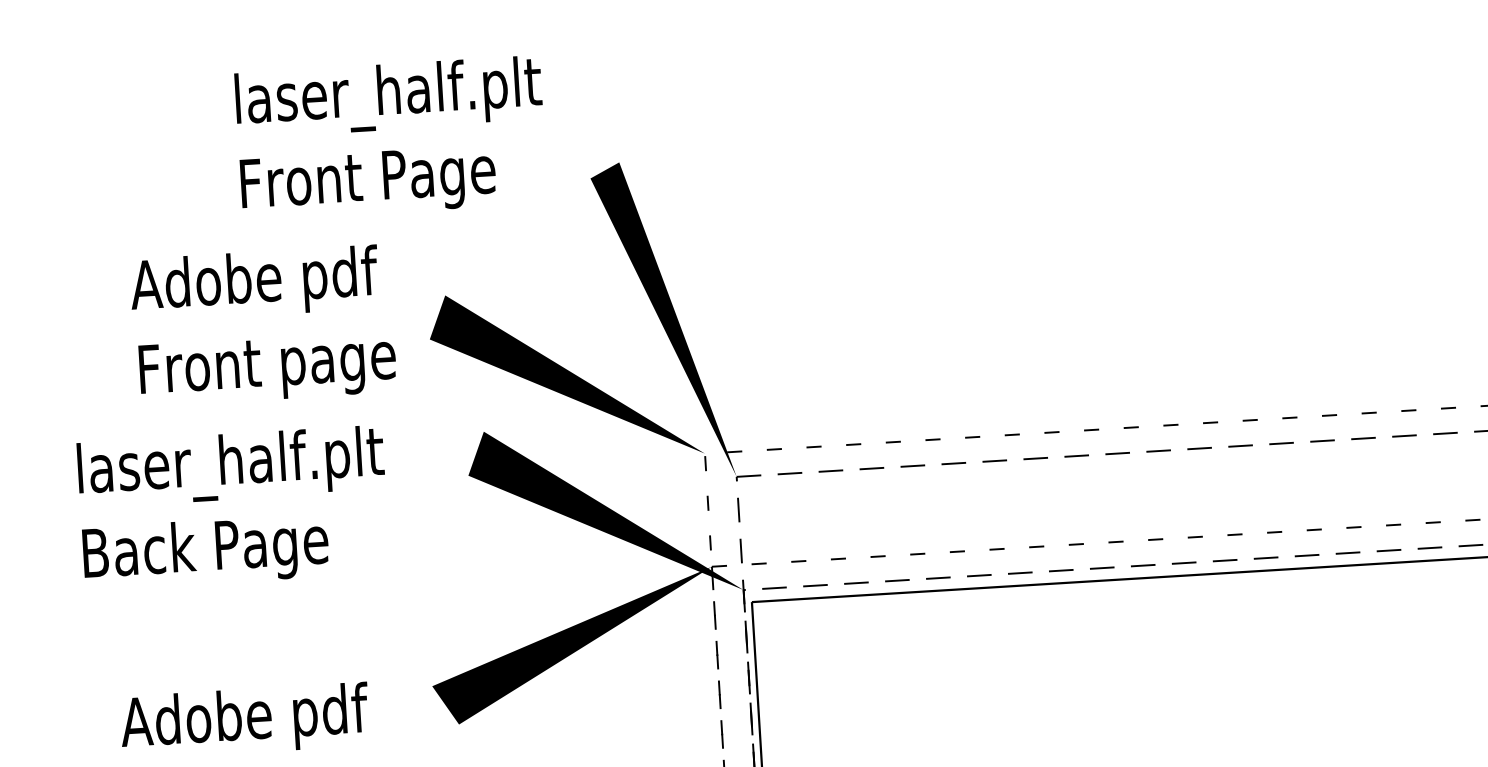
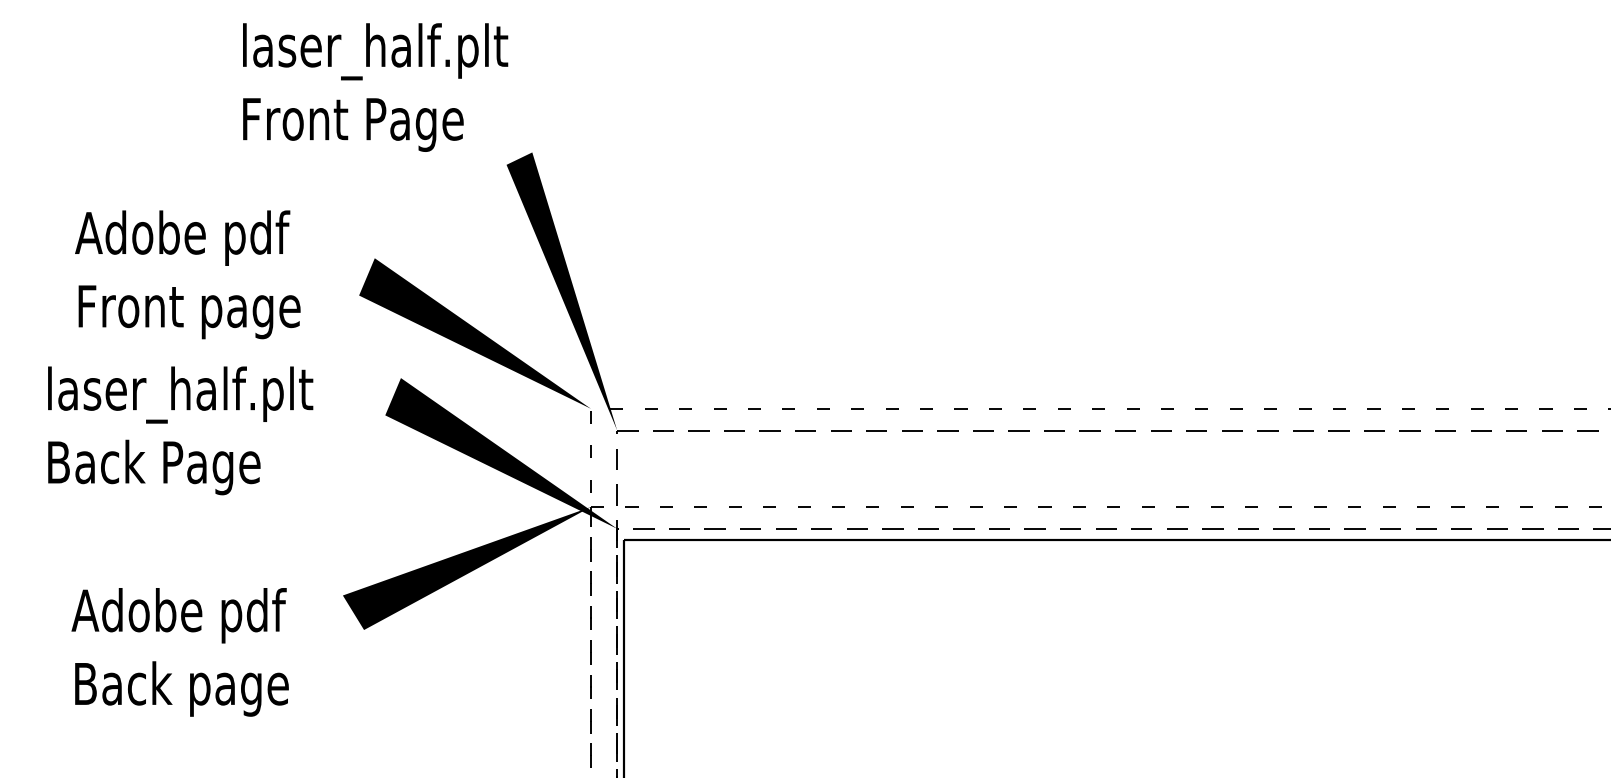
text: (391, 138) -> (375, 87), moved
text: (262, 325) -> (187, 274), moved

